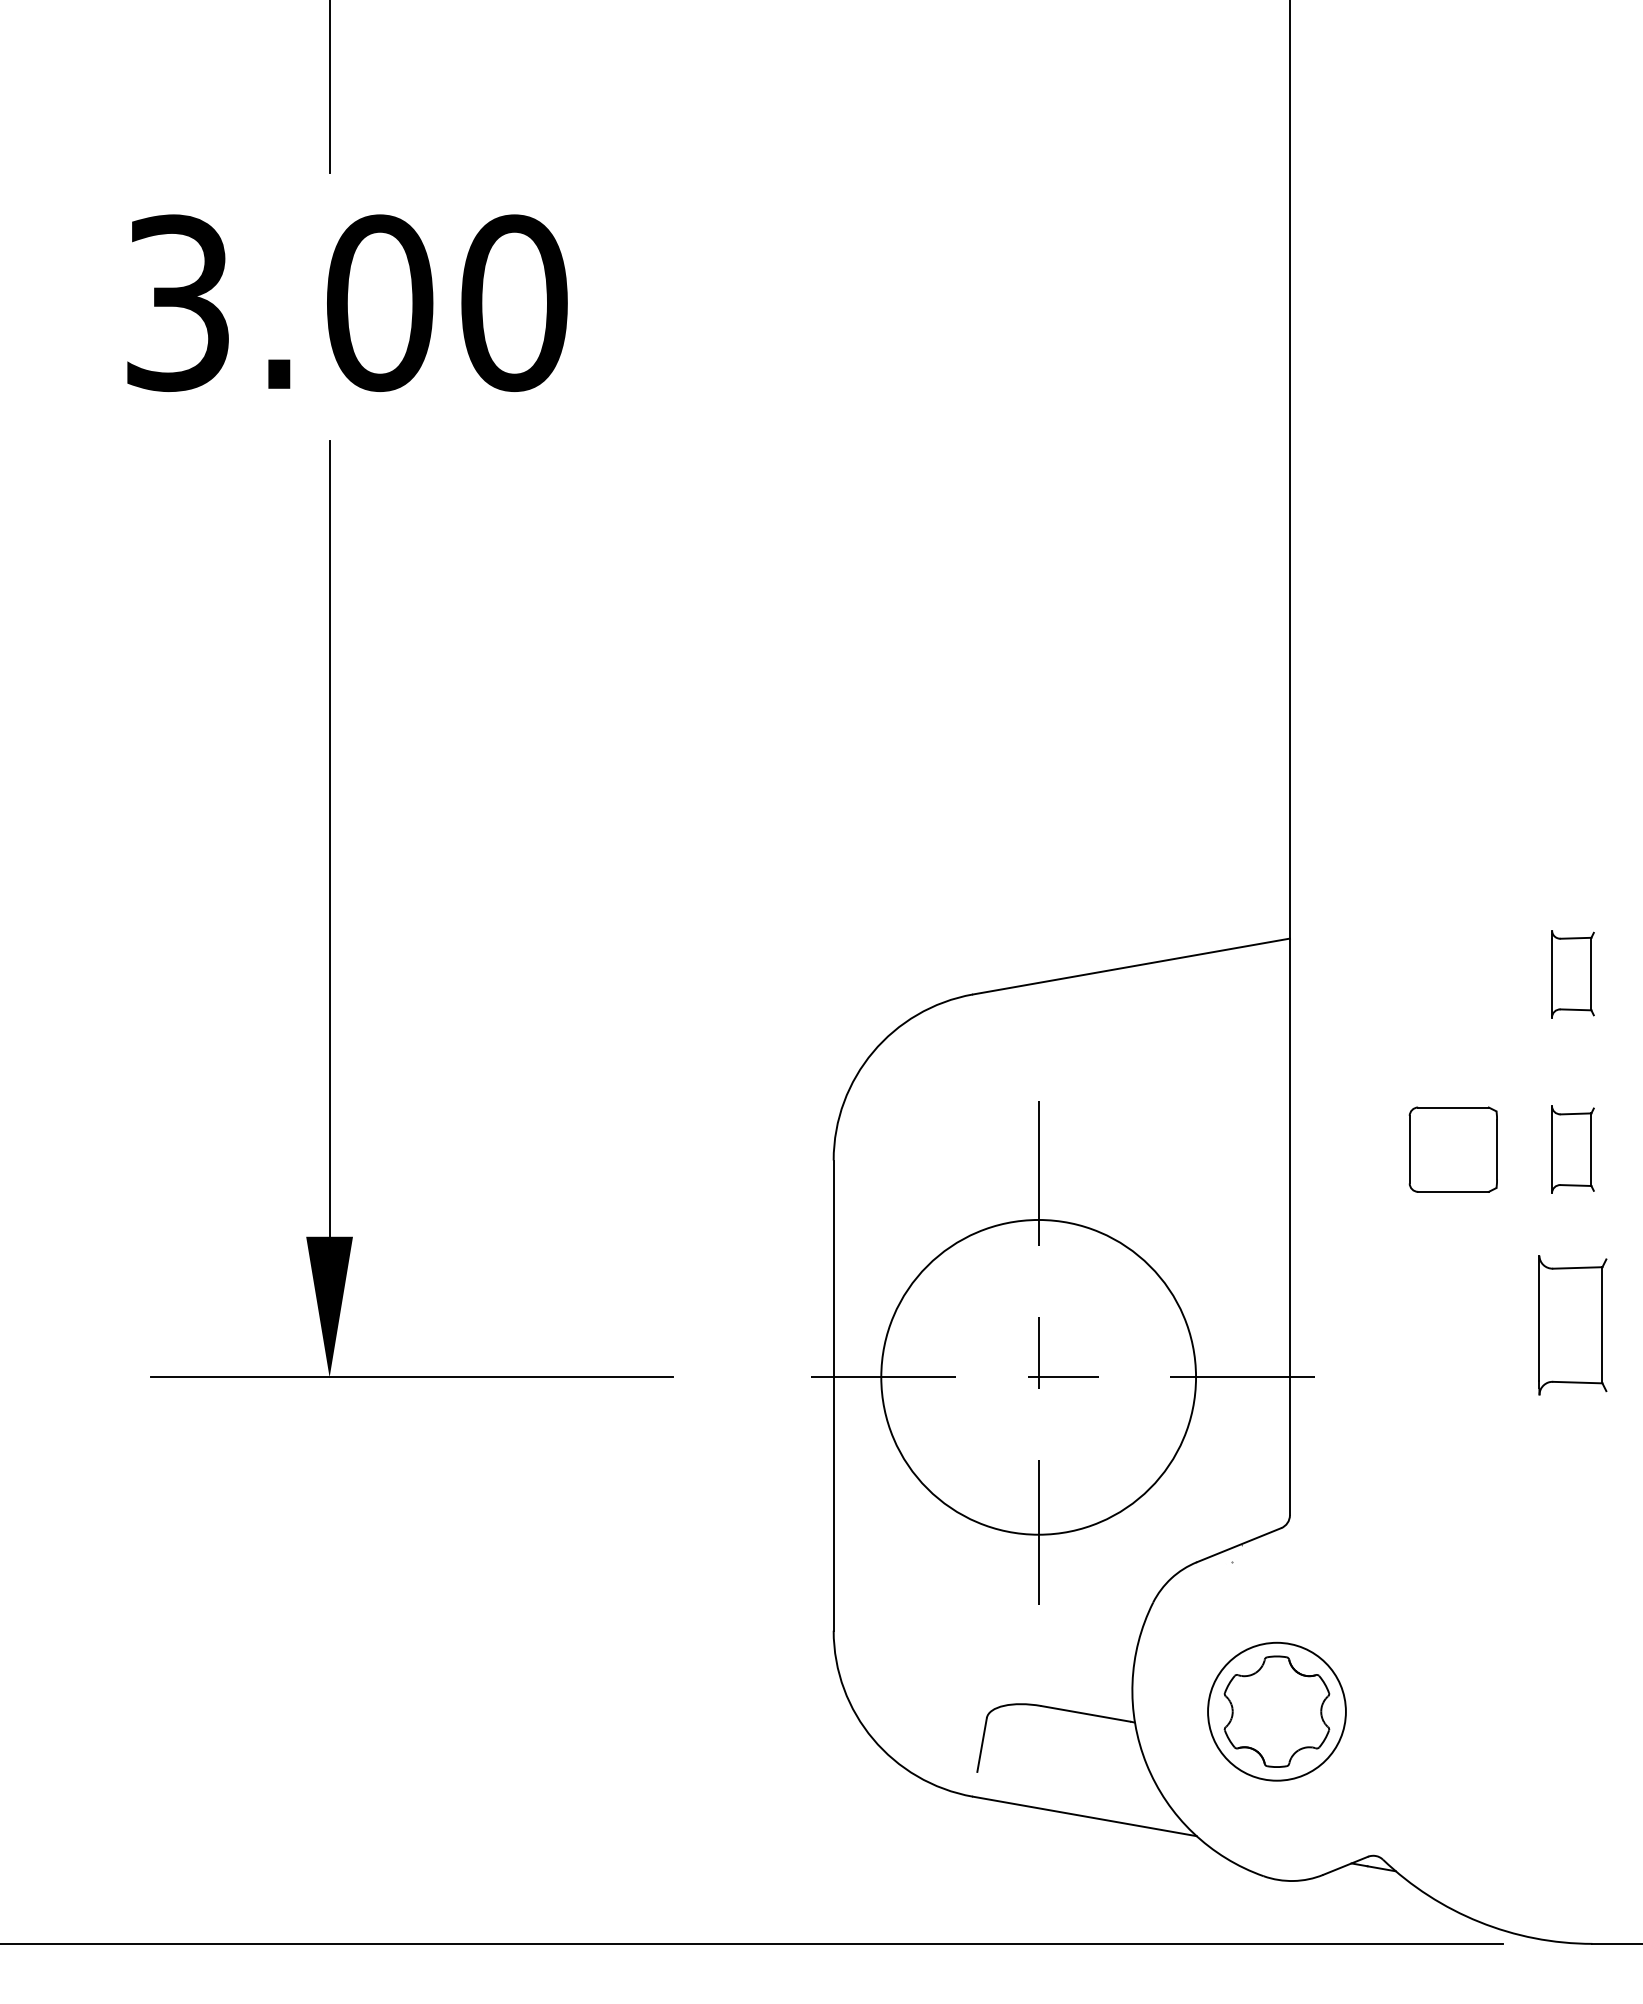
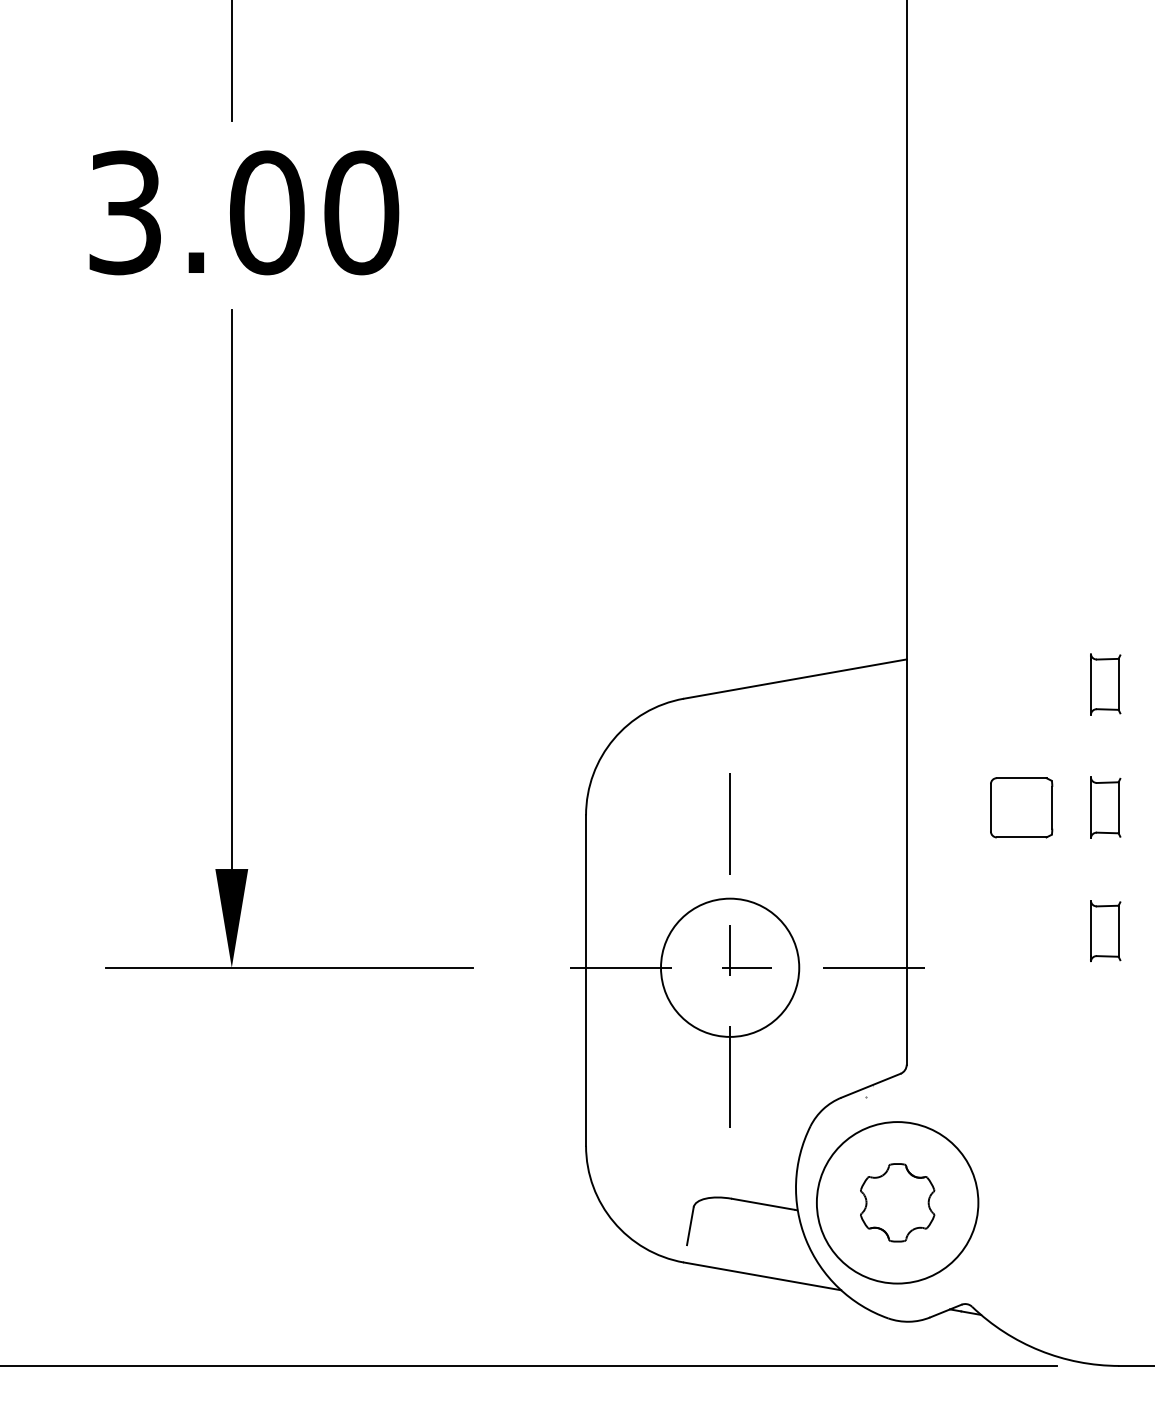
part: (1572, 1325) -> (1105, 931), size x0.62
circle: (1038, 1377) -> (730, 967), size x0.62
circle: (1276, 1711) -> (897, 1202), size x1.67

